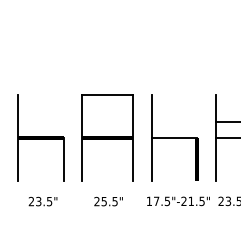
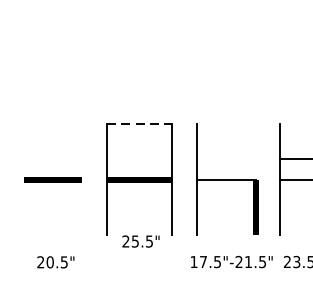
line: (108, 95) -> (140, 124), solid -> dashed
line: (18, 137) -> (23, 179), removed
line: (63, 159) -> (82, 207), removed
text: (38, 201) -> (49, 262), 23.5" -> 20.5"
text: (108, 201) -> (140, 241), moved

